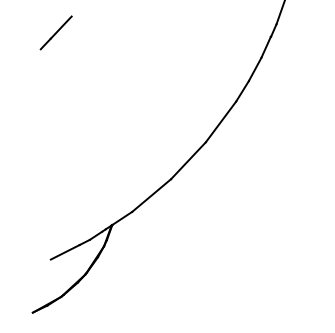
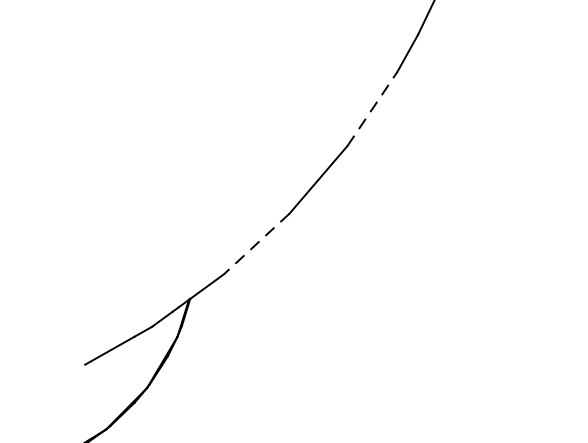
line: (221, 121) -> (373, 108), solid -> dashed
line: (151, 195) -> (256, 243), solid -> dashed

